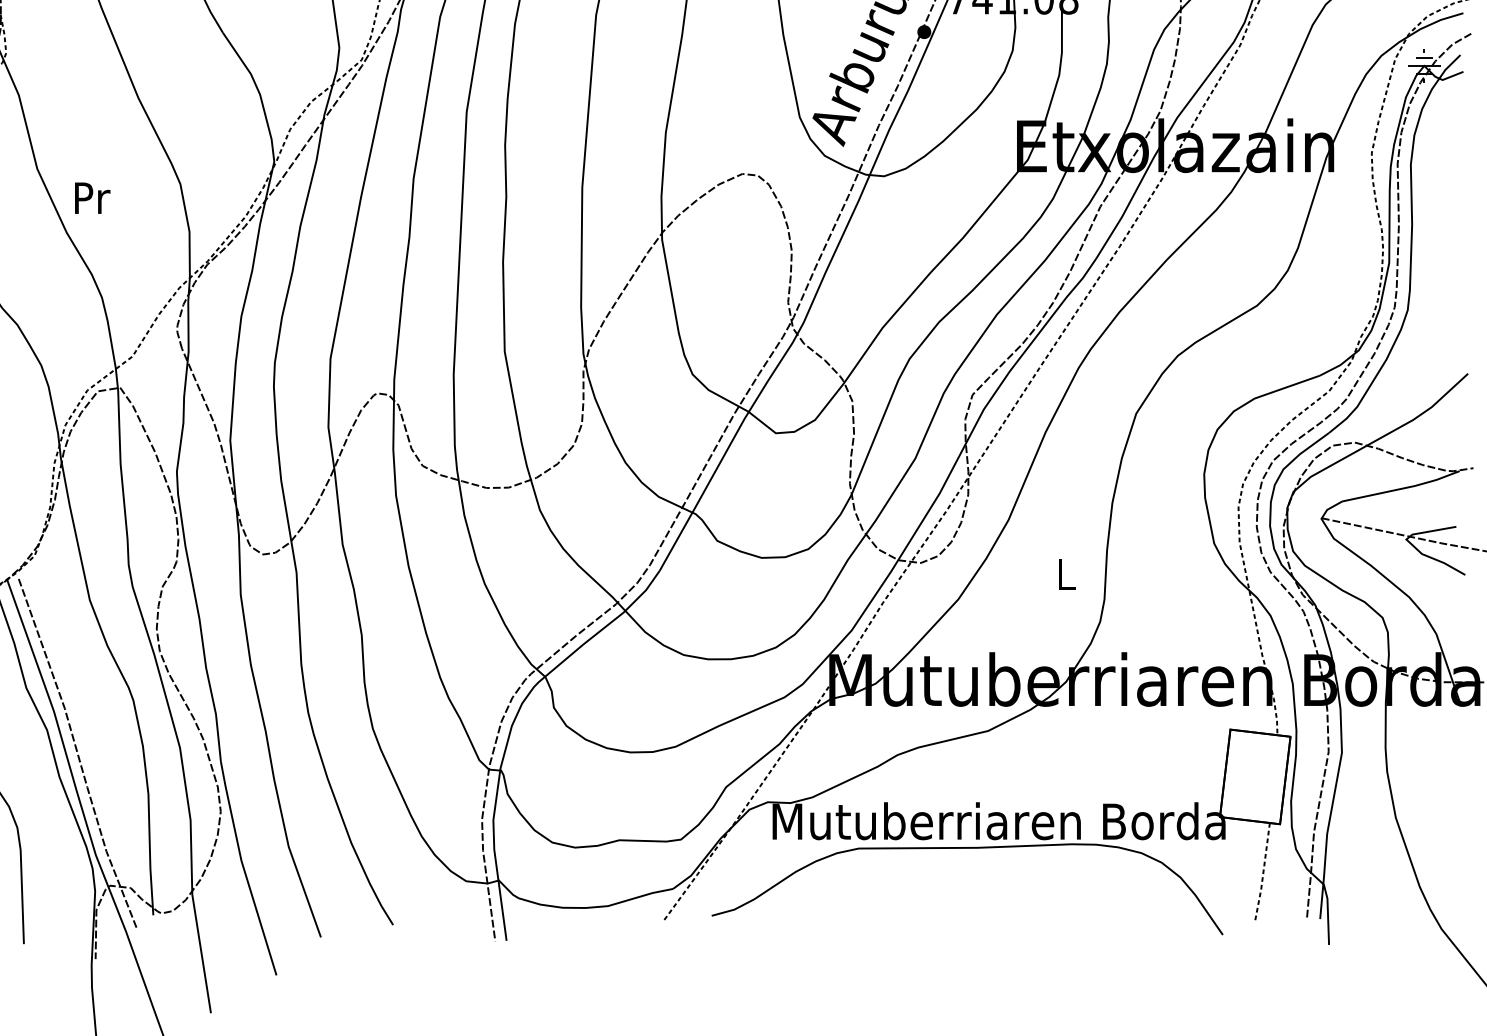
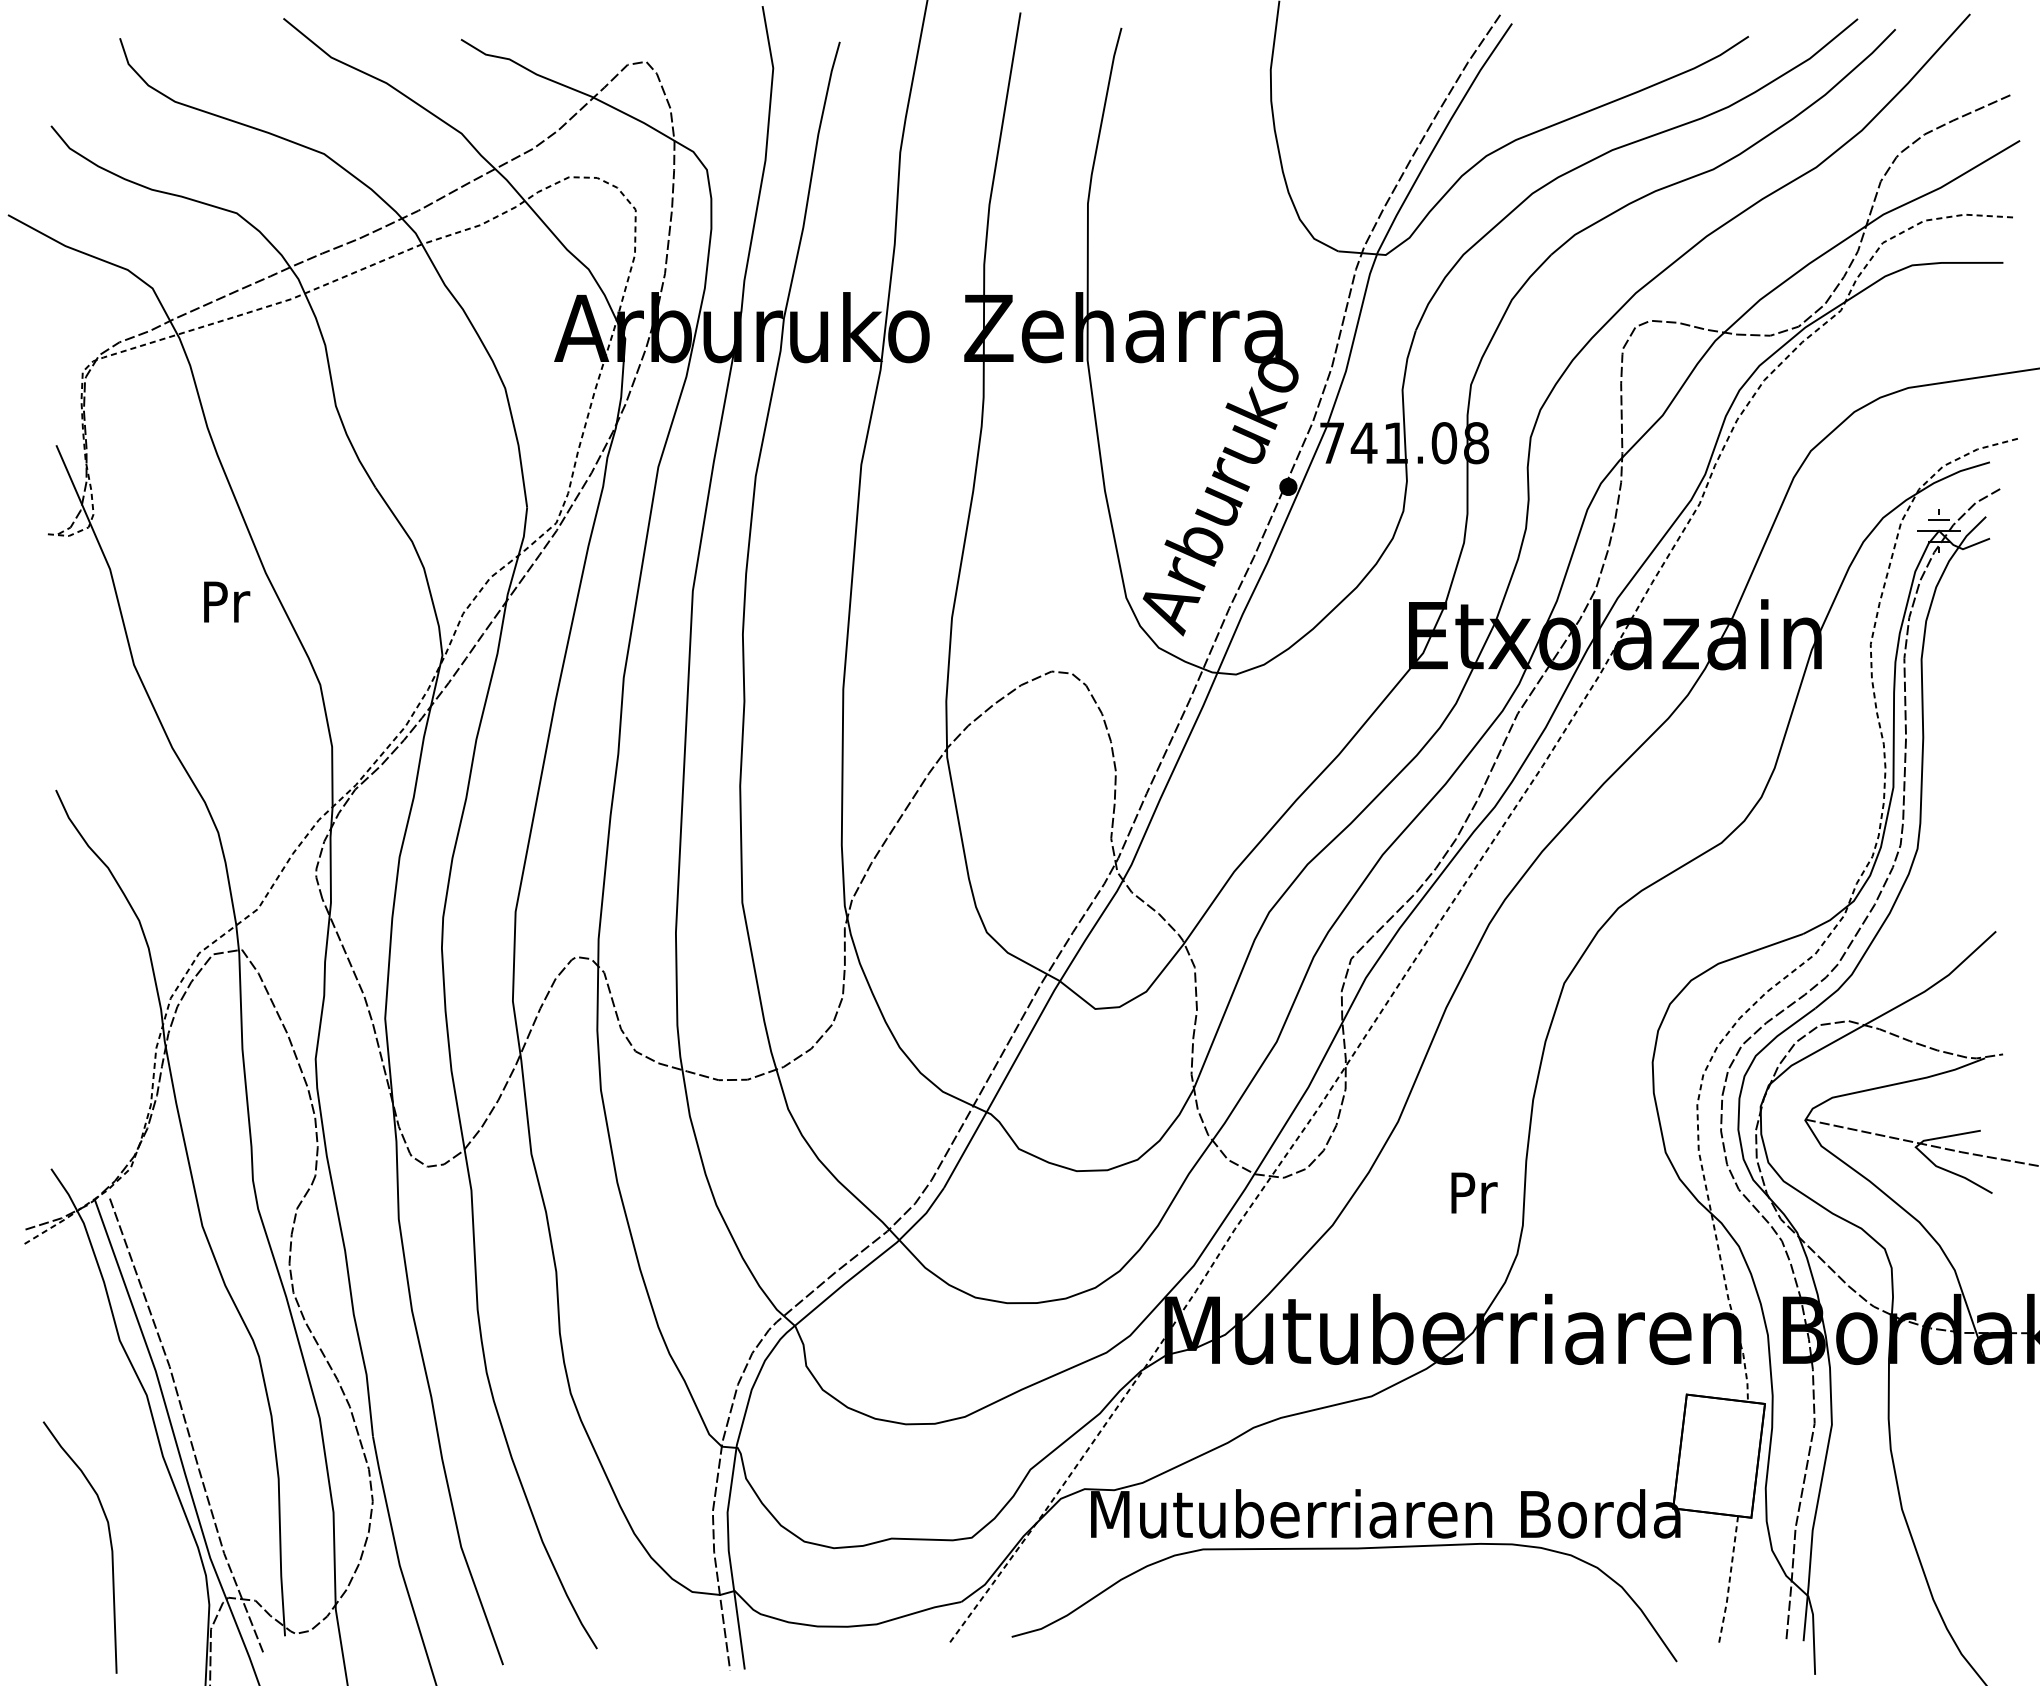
text: (92, 197) -> (227, 601), moved
text: (1067, 574) -> (1474, 1192), L -> Pr

